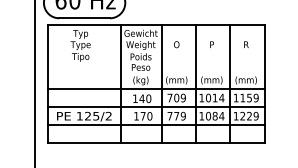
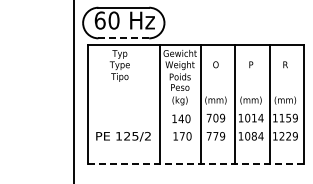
line: (85, 18) -> (124, 38), solid -> dashed
line: (156, 89) -> (195, 109), removed
line: (156, 107) -> (195, 127), removed
line: (156, 125) -> (195, 145), removed
line: (157, 143) -> (196, 163), solid -> dashed

